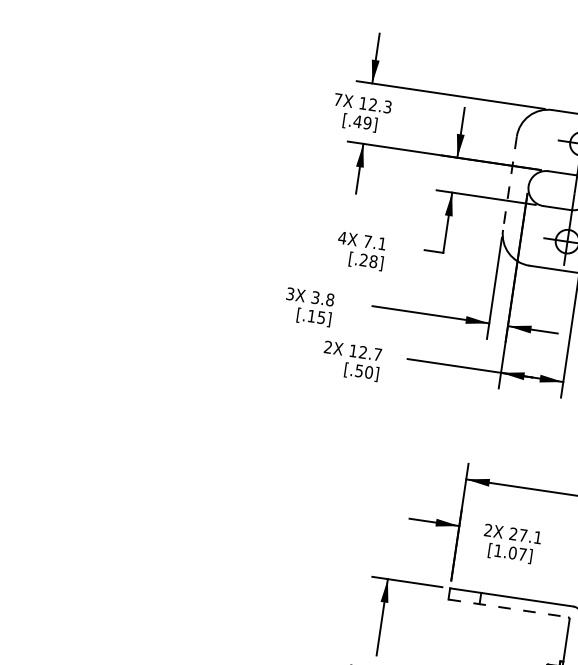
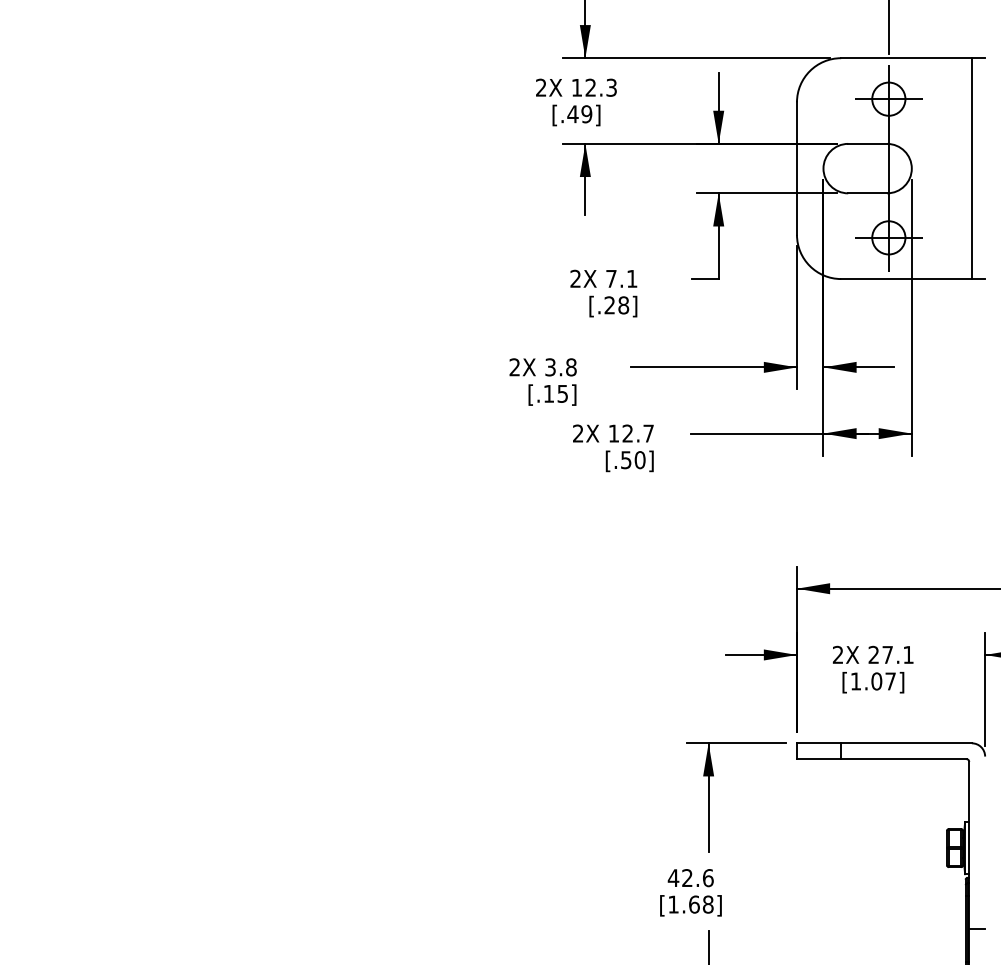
text: (338, 99) -> (541, 87), 7X -> 2X
line: (509, 183) -> (796, 169), dashed -> solid
text: (342, 237) -> (575, 278), 4X -> 2X
text: (290, 294) -> (514, 367), 3X -> 2X
line: (508, 608) -> (881, 759), dashed -> solid

